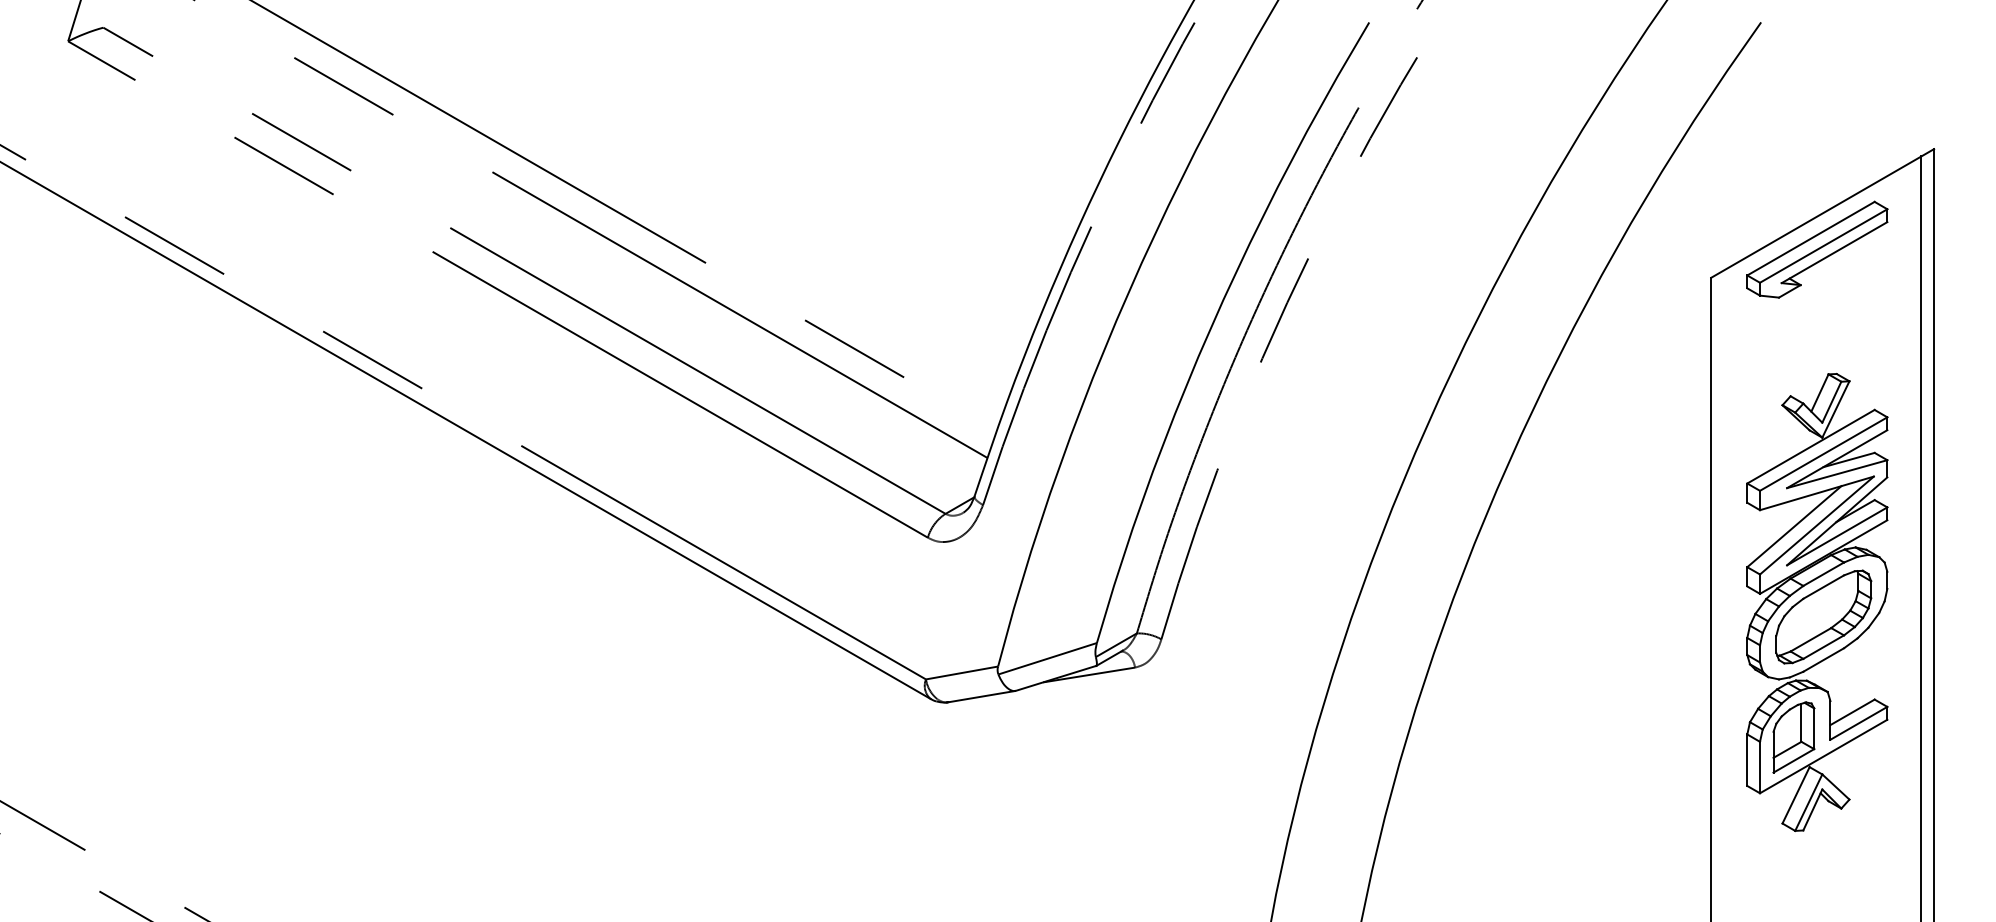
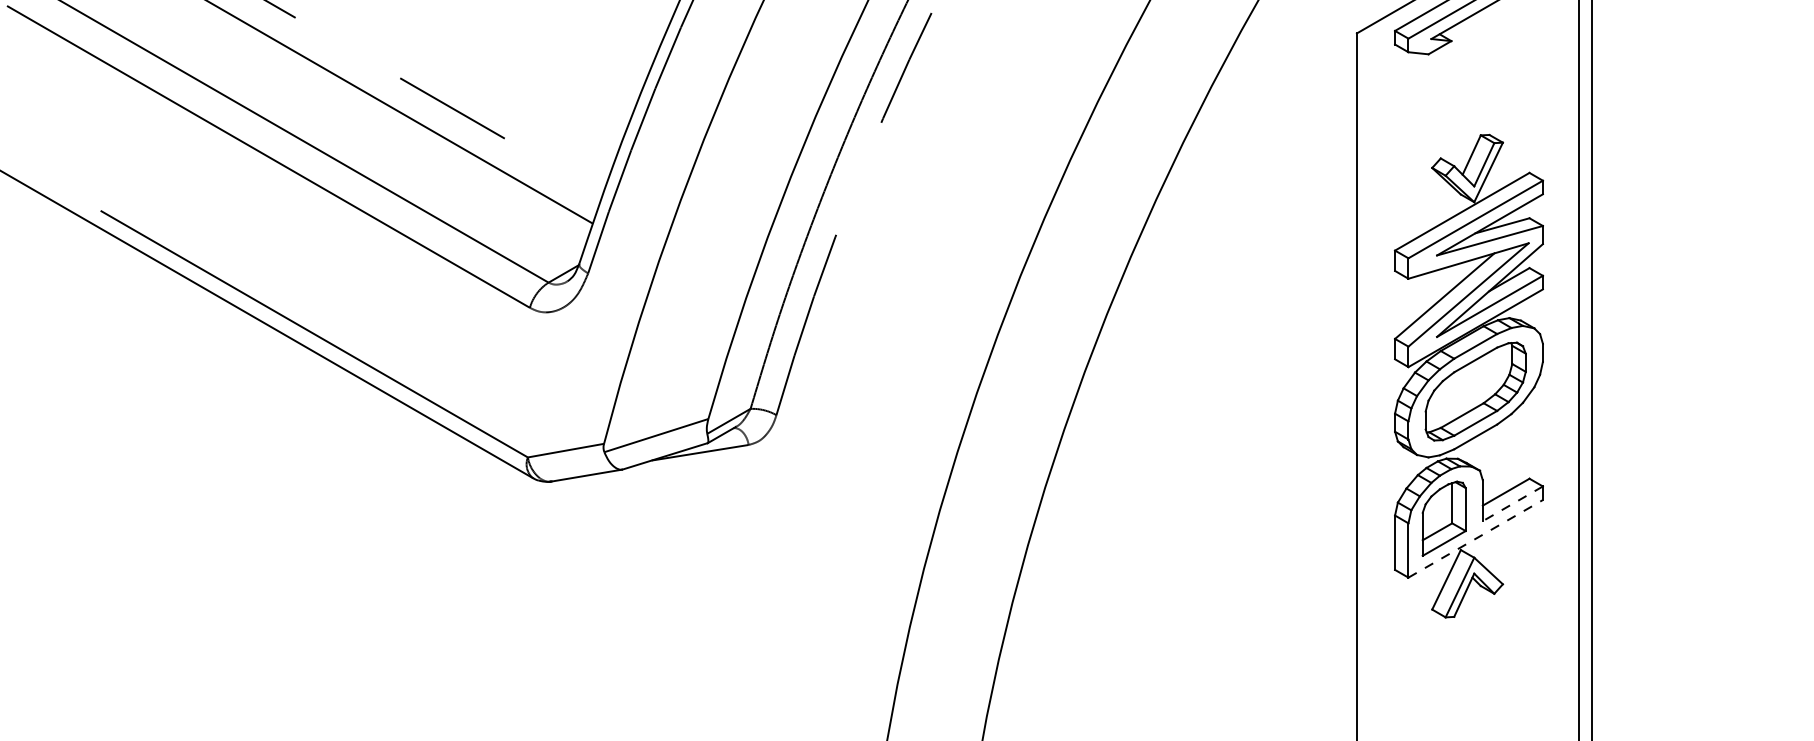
line: (1858, 723) -> (1512, 503), solid -> dashed
line: (1823, 756) -> (1475, 538), solid -> dashed

